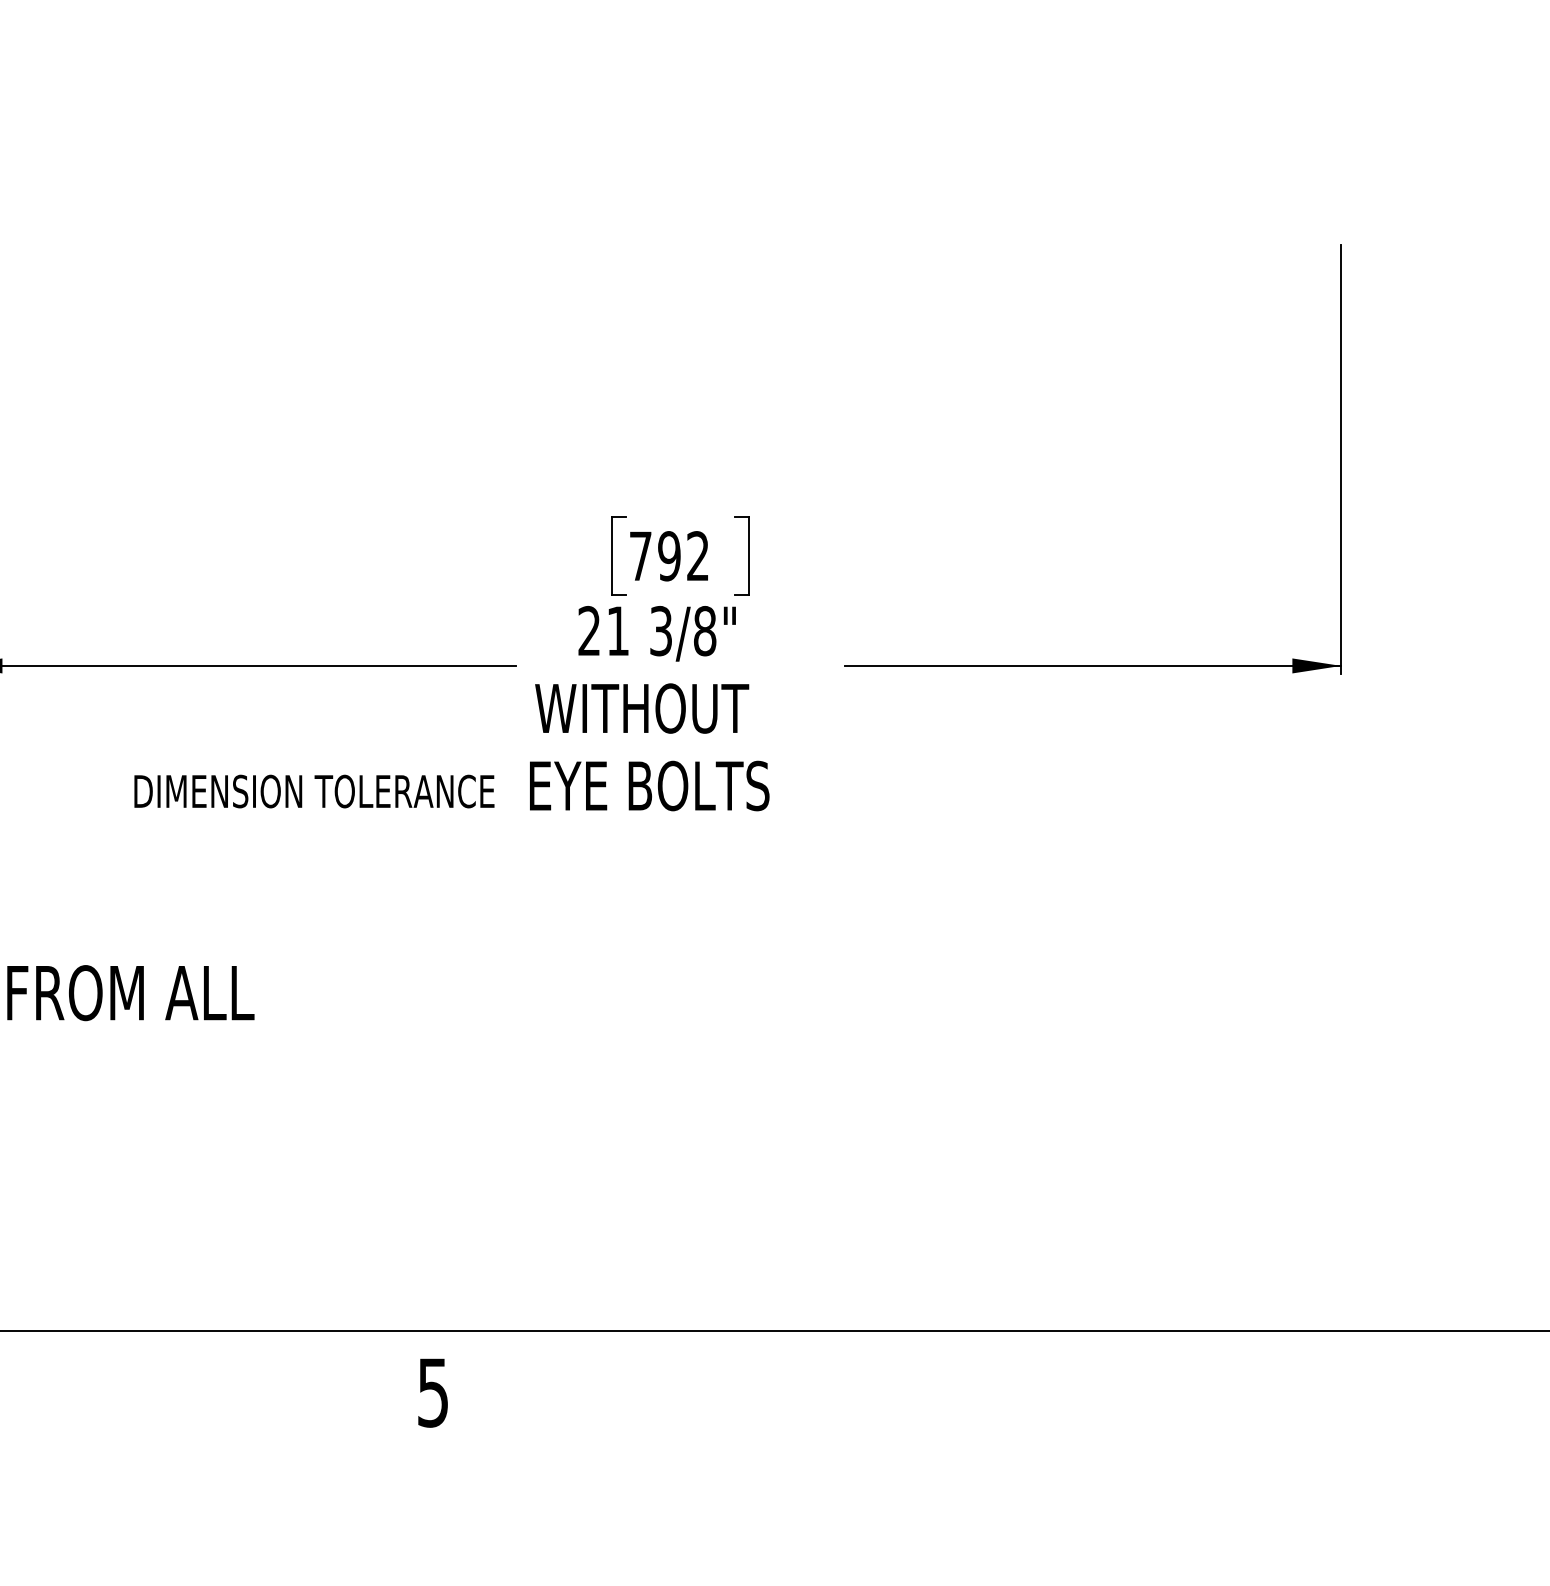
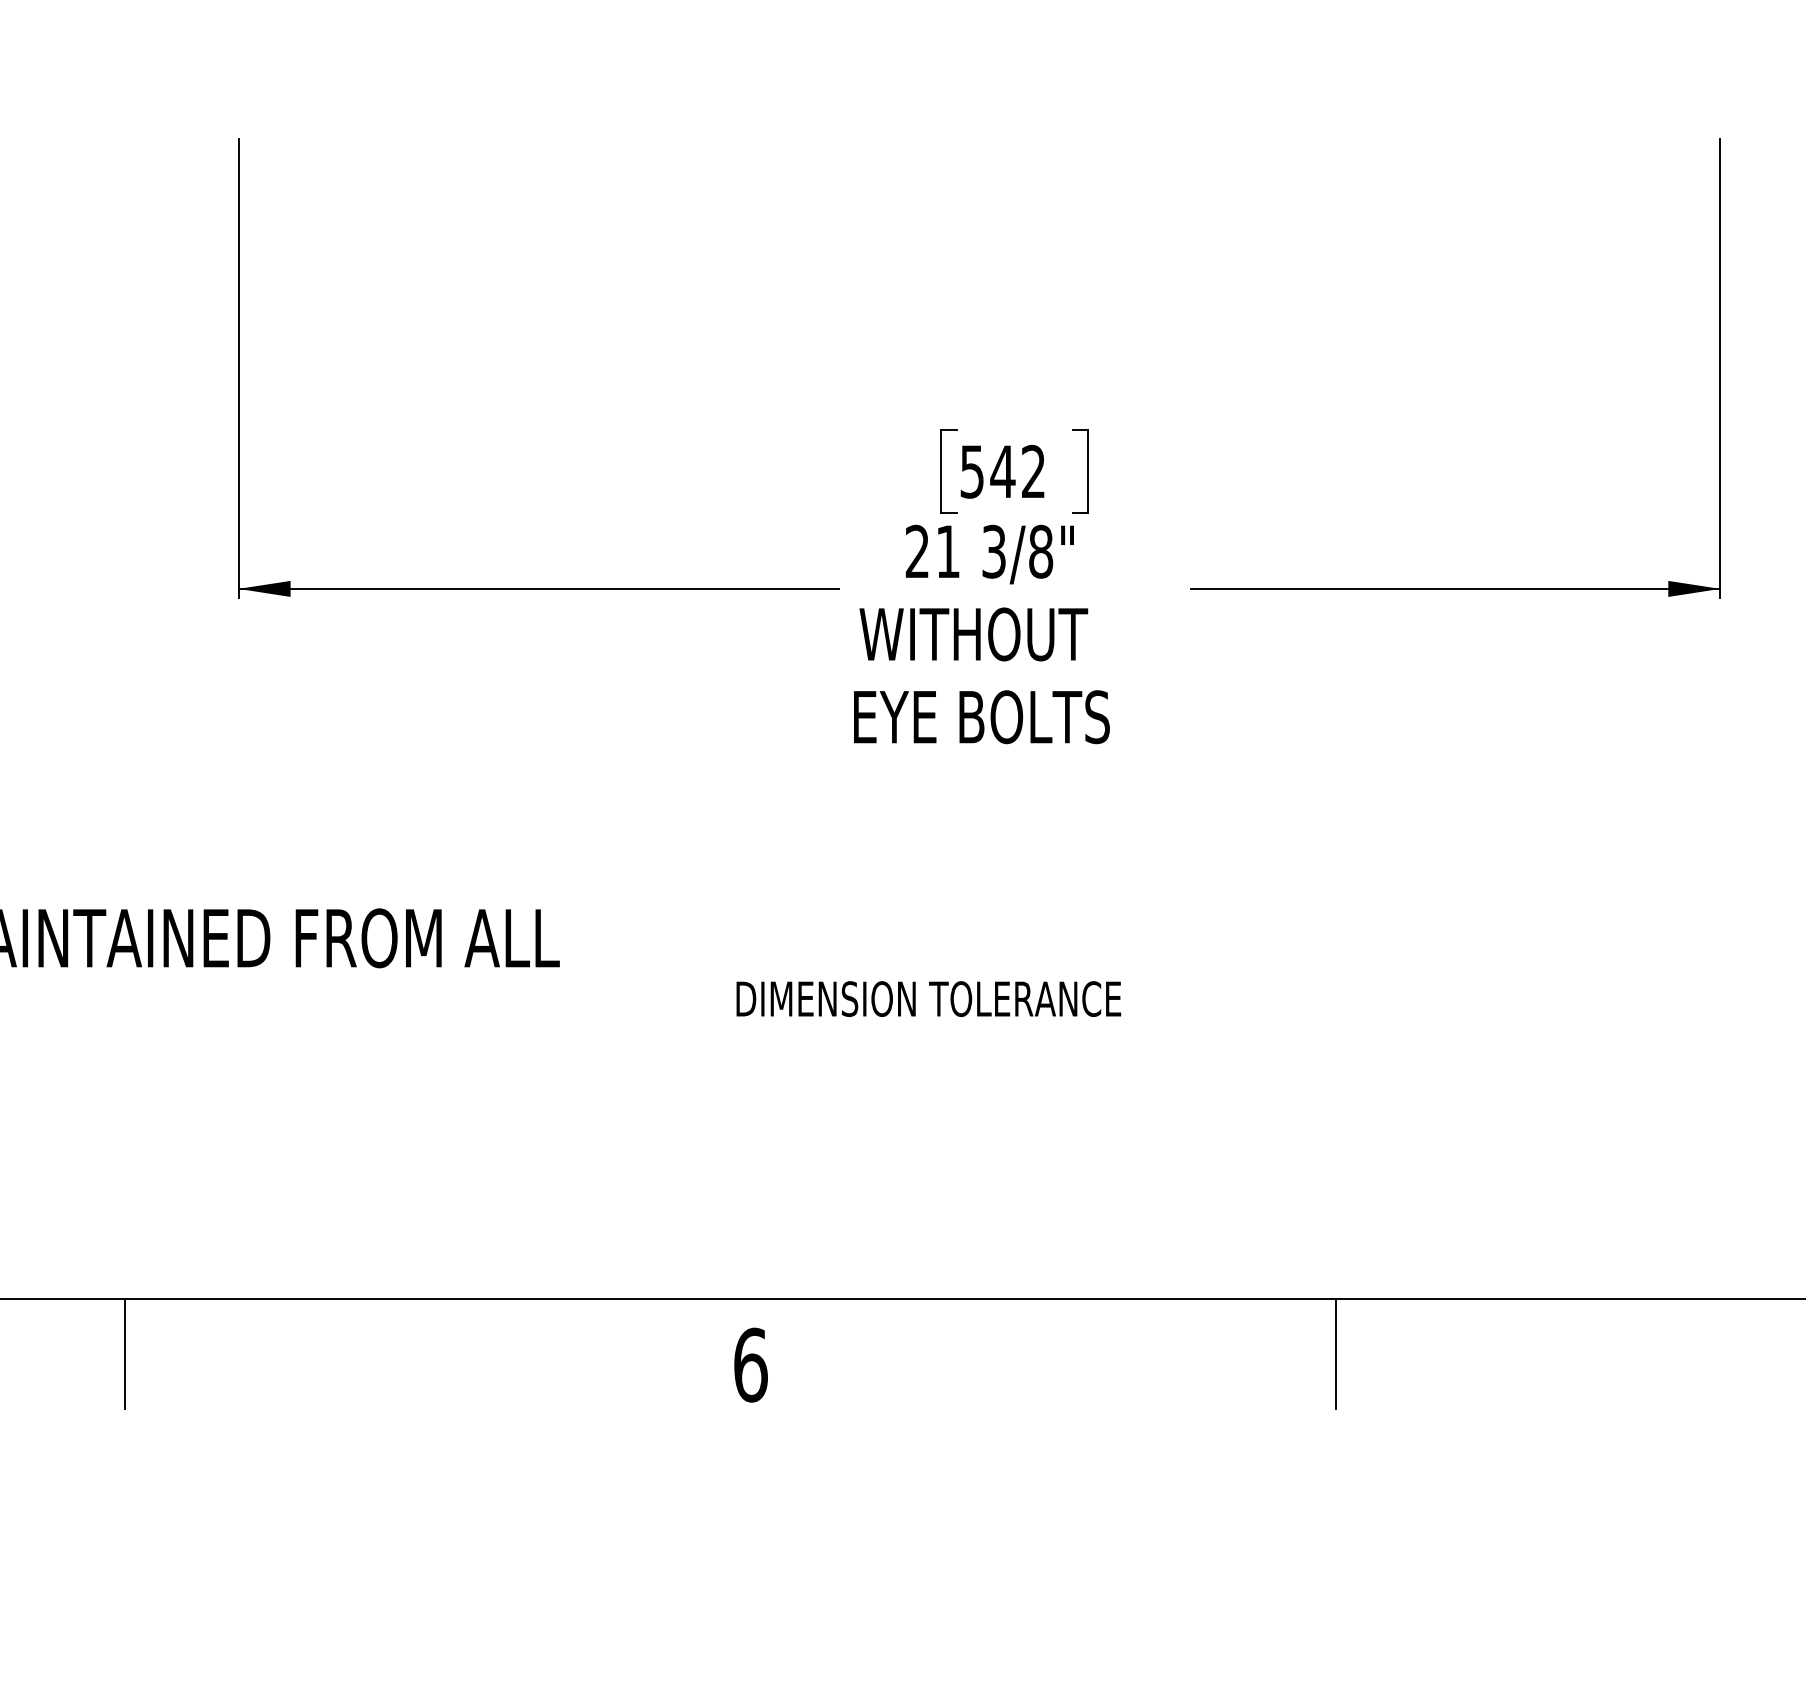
text: (654, 555) -> (987, 471), 792 -> 542
text: (314, 791) -> (928, 998), moved
line: (980, 1381) -> (1335, 1353), added
text: (433, 1392) -> (750, 1364), 5 -> 6

